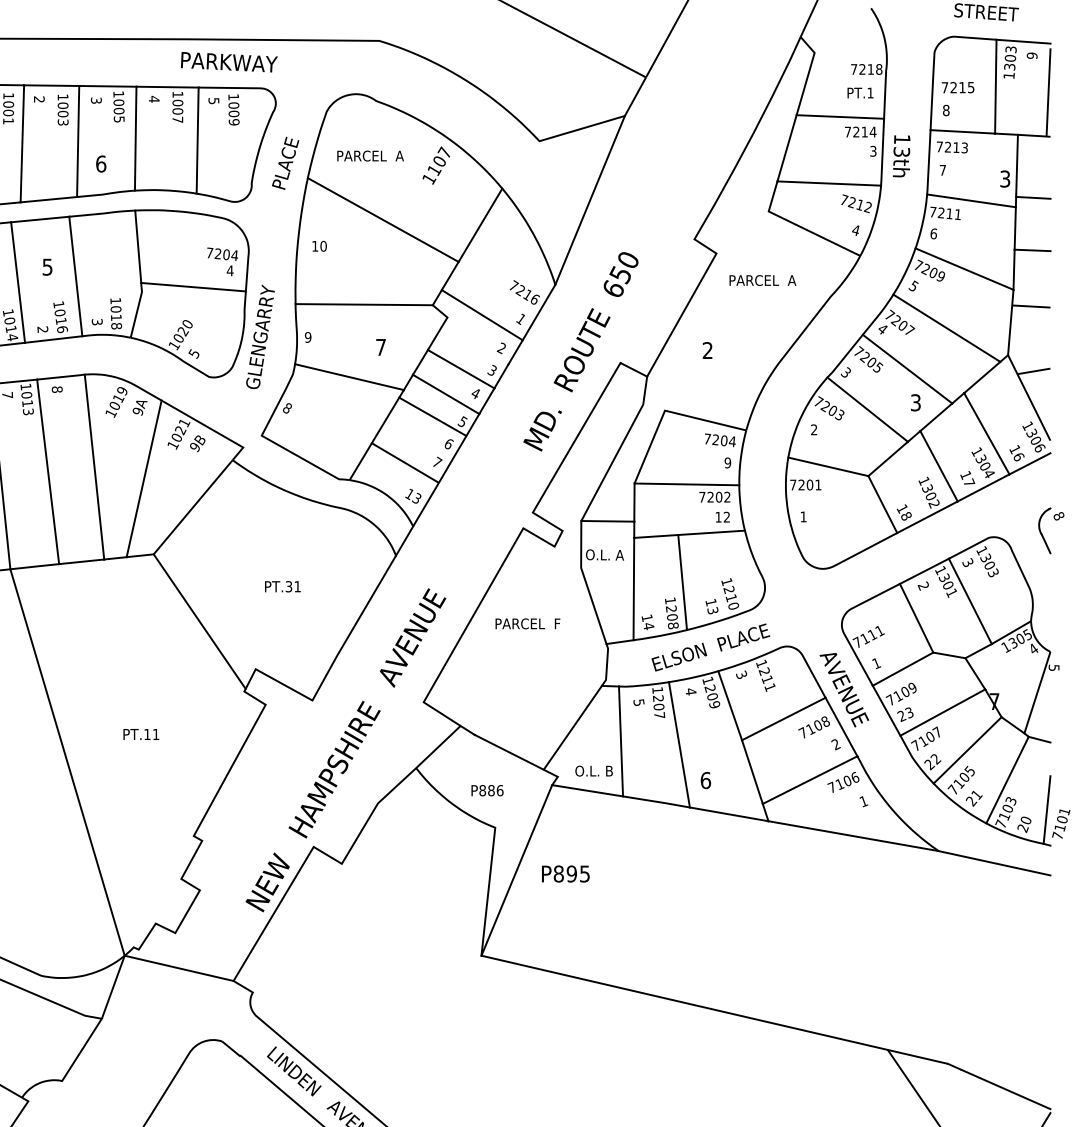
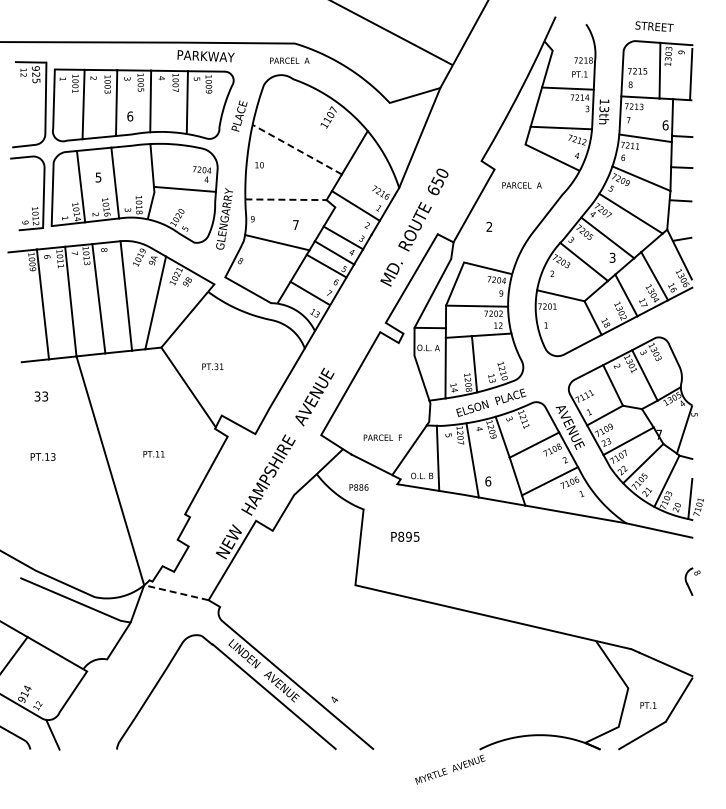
text: (370, 155) -> (289, 60), moved
text: (1005, 179) -> (665, 125), 3 -> 6
line: (381, 219) -> (296, 149), solid -> dashed
line: (363, 304) -> (285, 199), solid -> dashed
part: (1050, 530) -> (692, 581), moved
text: (282, 586) -> (212, 366), moved
text: (527, 623) -> (382, 437), moved
line: (517, 870) -> (376, 534), removed
line: (177, 967) -> (175, 592), solid -> dashed

